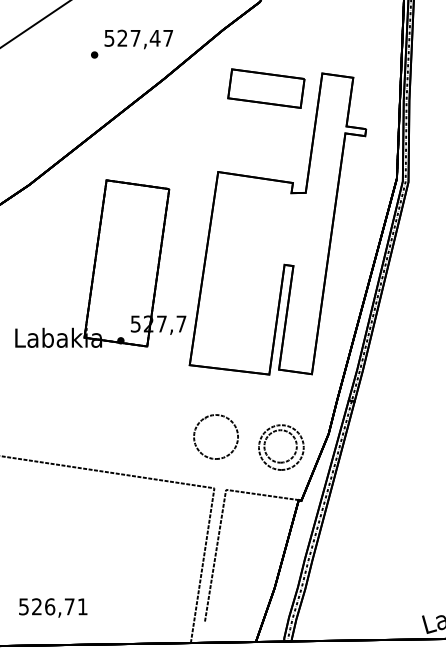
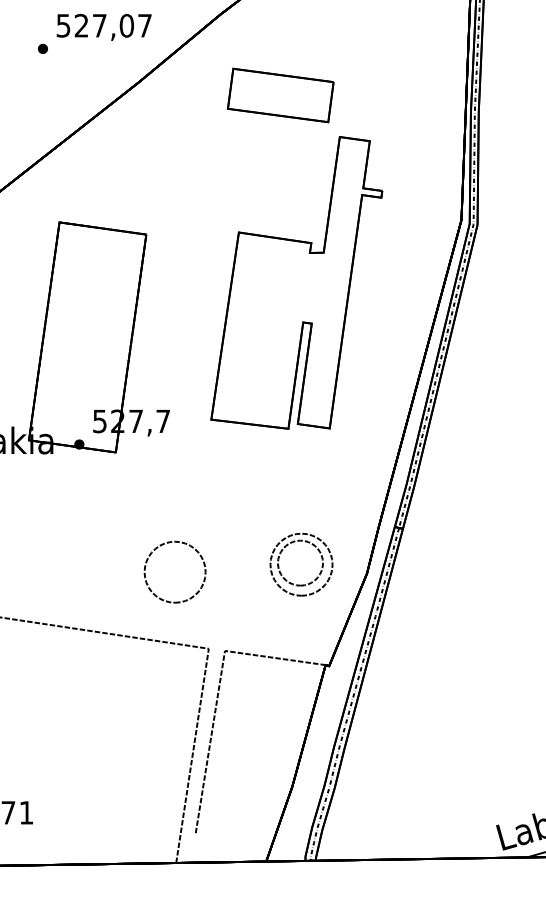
text: (154, 37) -> (125, 24), 527,47 -> 527,07
part: (277, 223) -> (296, 282), size x0.7
part: (205, 419) -> (160, 547), moved
part: (293, 454) -> (318, 574), moved

